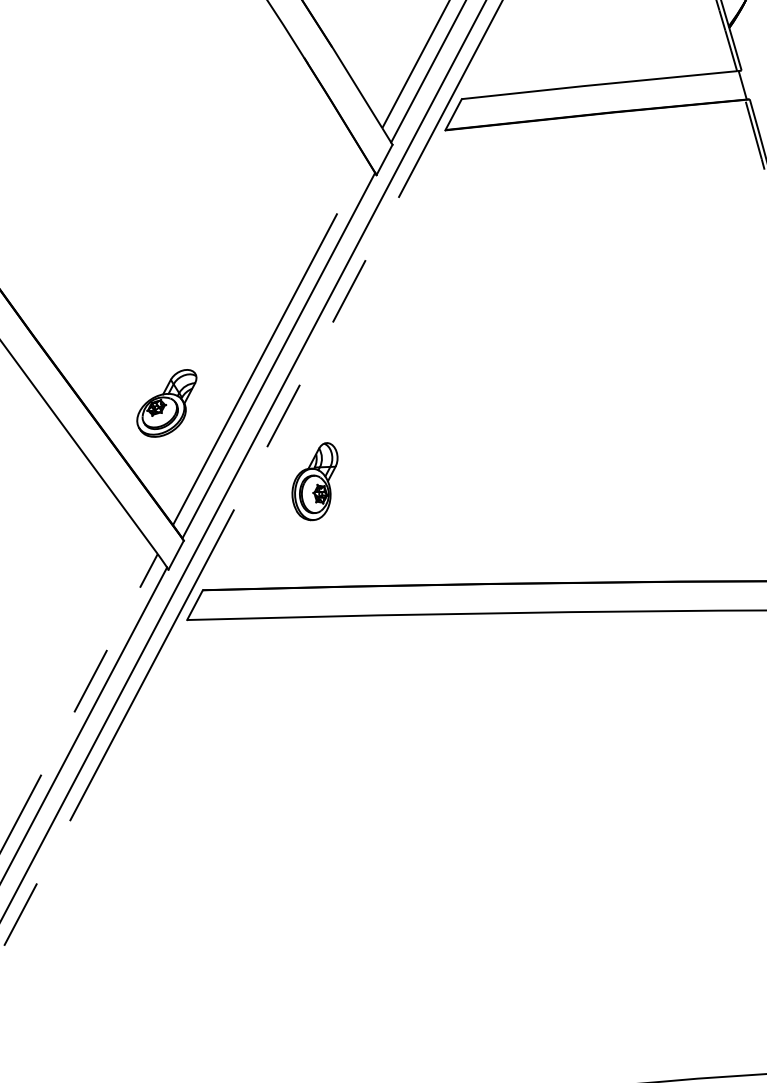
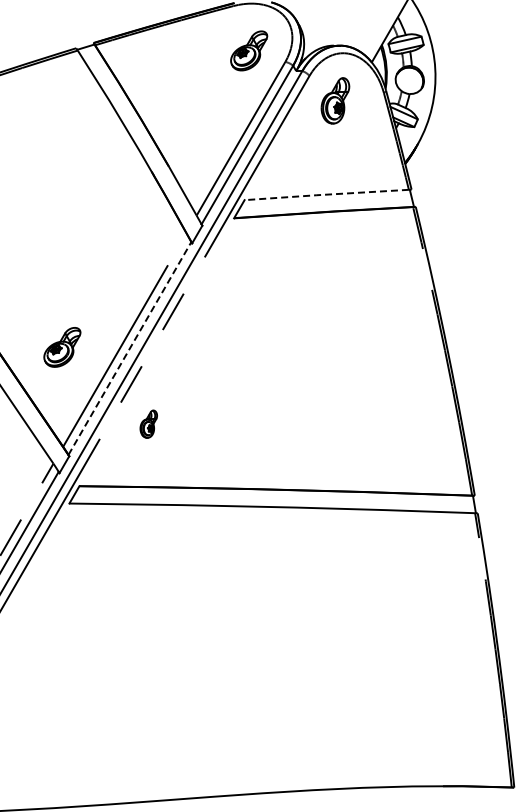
line: (597, 84) -> (325, 194), solid -> dashed
line: (278, 355) -> (129, 348), solid -> dashed
part: (167, 403) -> (62, 347), moved
part: (314, 480) -> (148, 423), size x0.6

